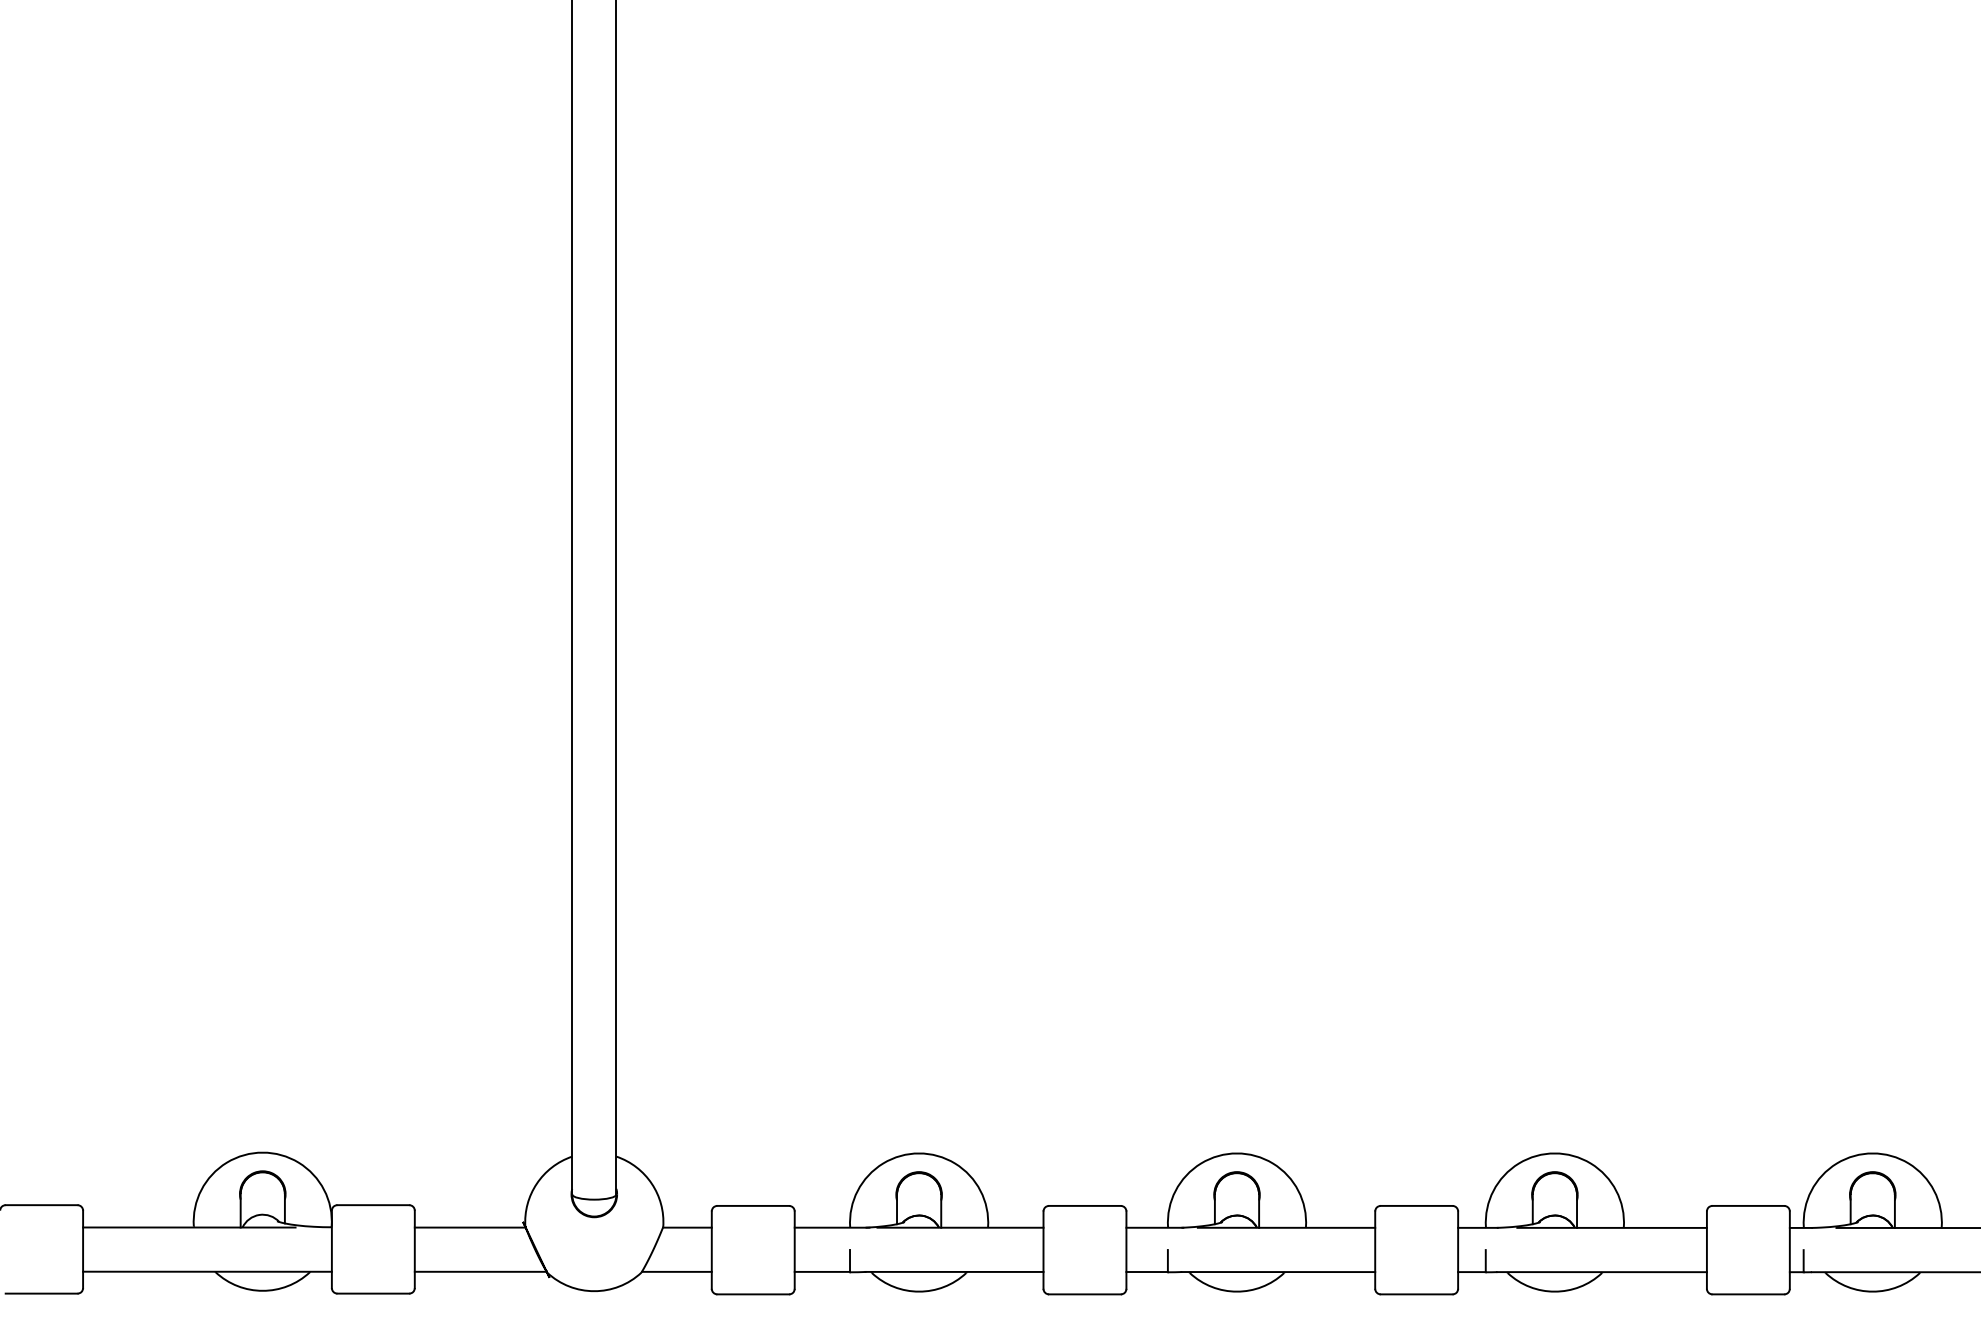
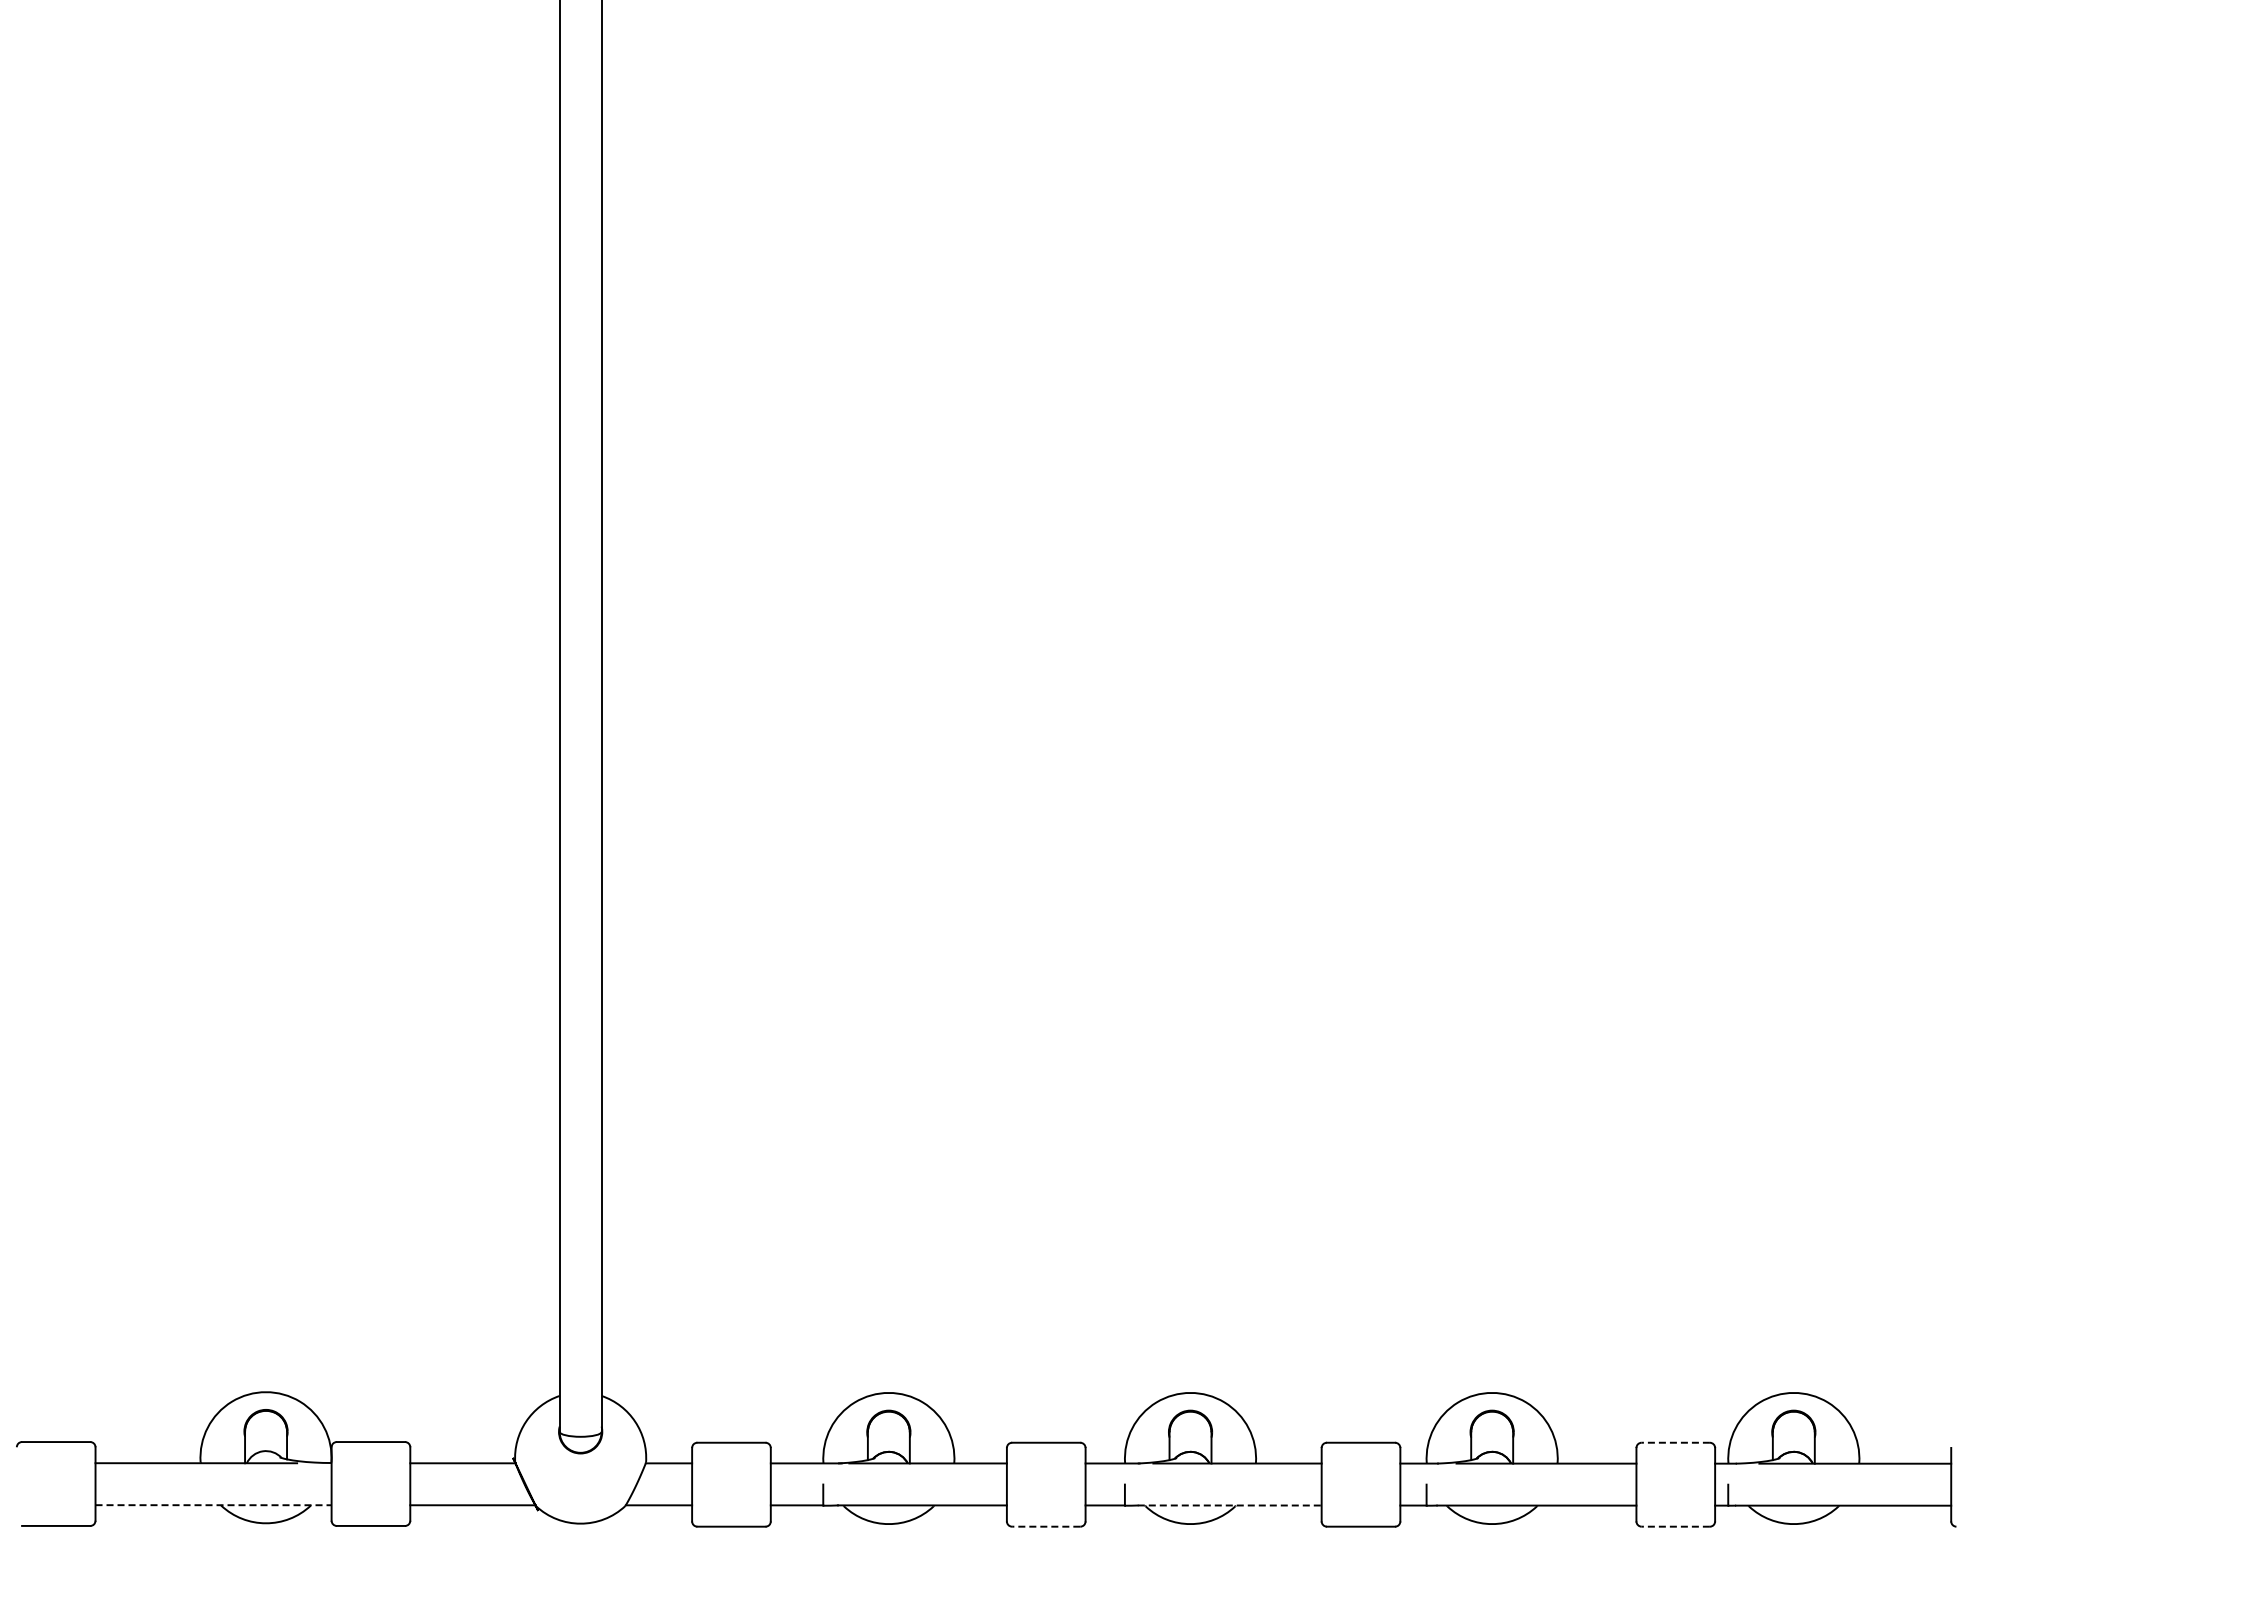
line: (1748, 1205) -> (1675, 1442), solid -> dashed
line: (208, 1272) -> (214, 1505), solid -> dashed
line: (1278, 1272) -> (1229, 1505), solid -> dashed
line: (1084, 1294) -> (1045, 1526), solid -> dashed
line: (1748, 1294) -> (1675, 1526), solid -> dashed

